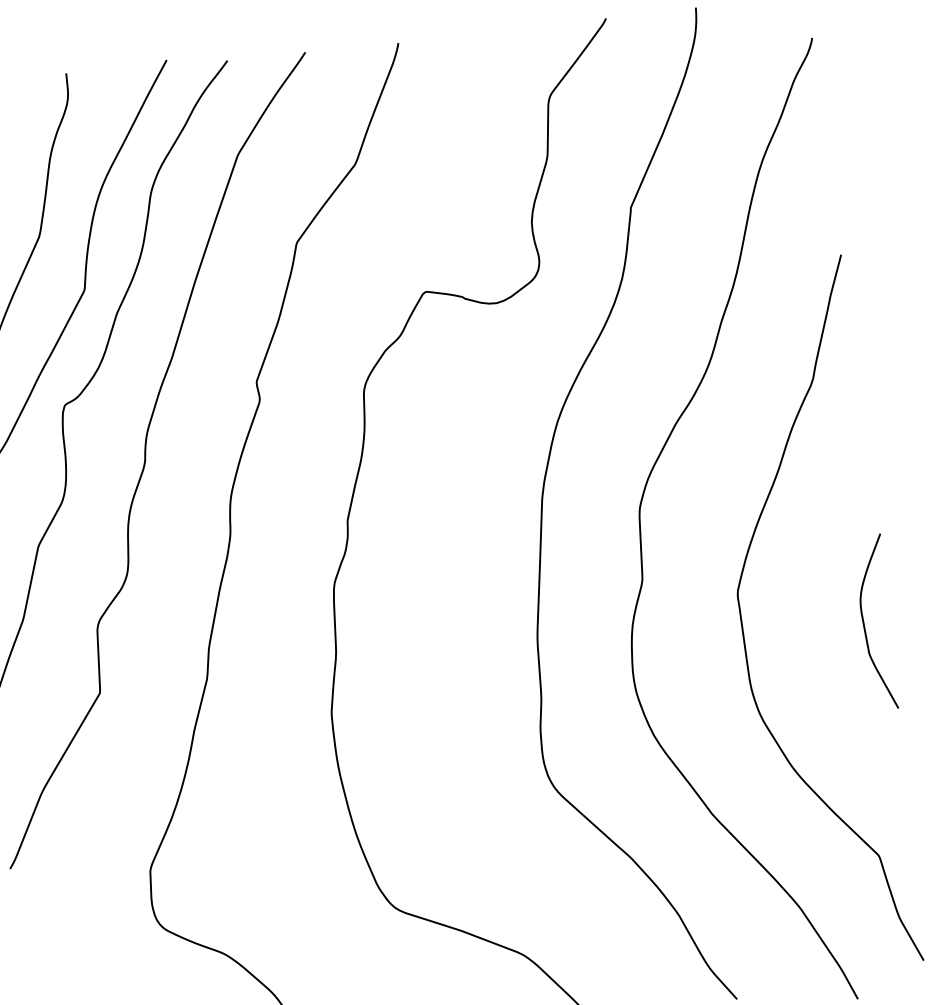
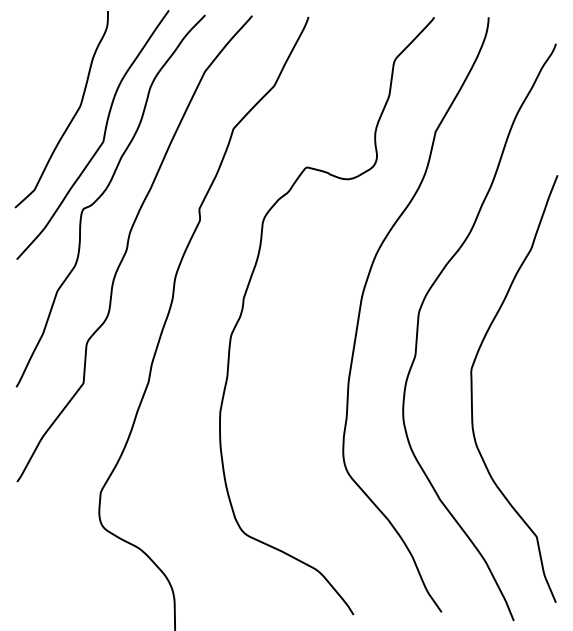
curve: (865, 623) -> (545, 397), removed

